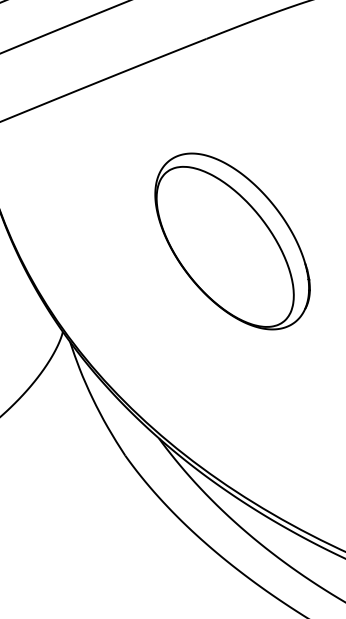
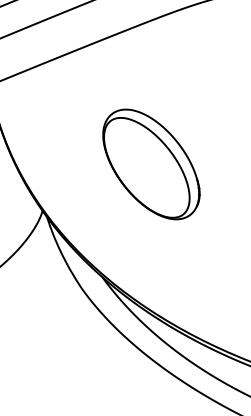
part: (232, 241) -> (151, 164), moved

